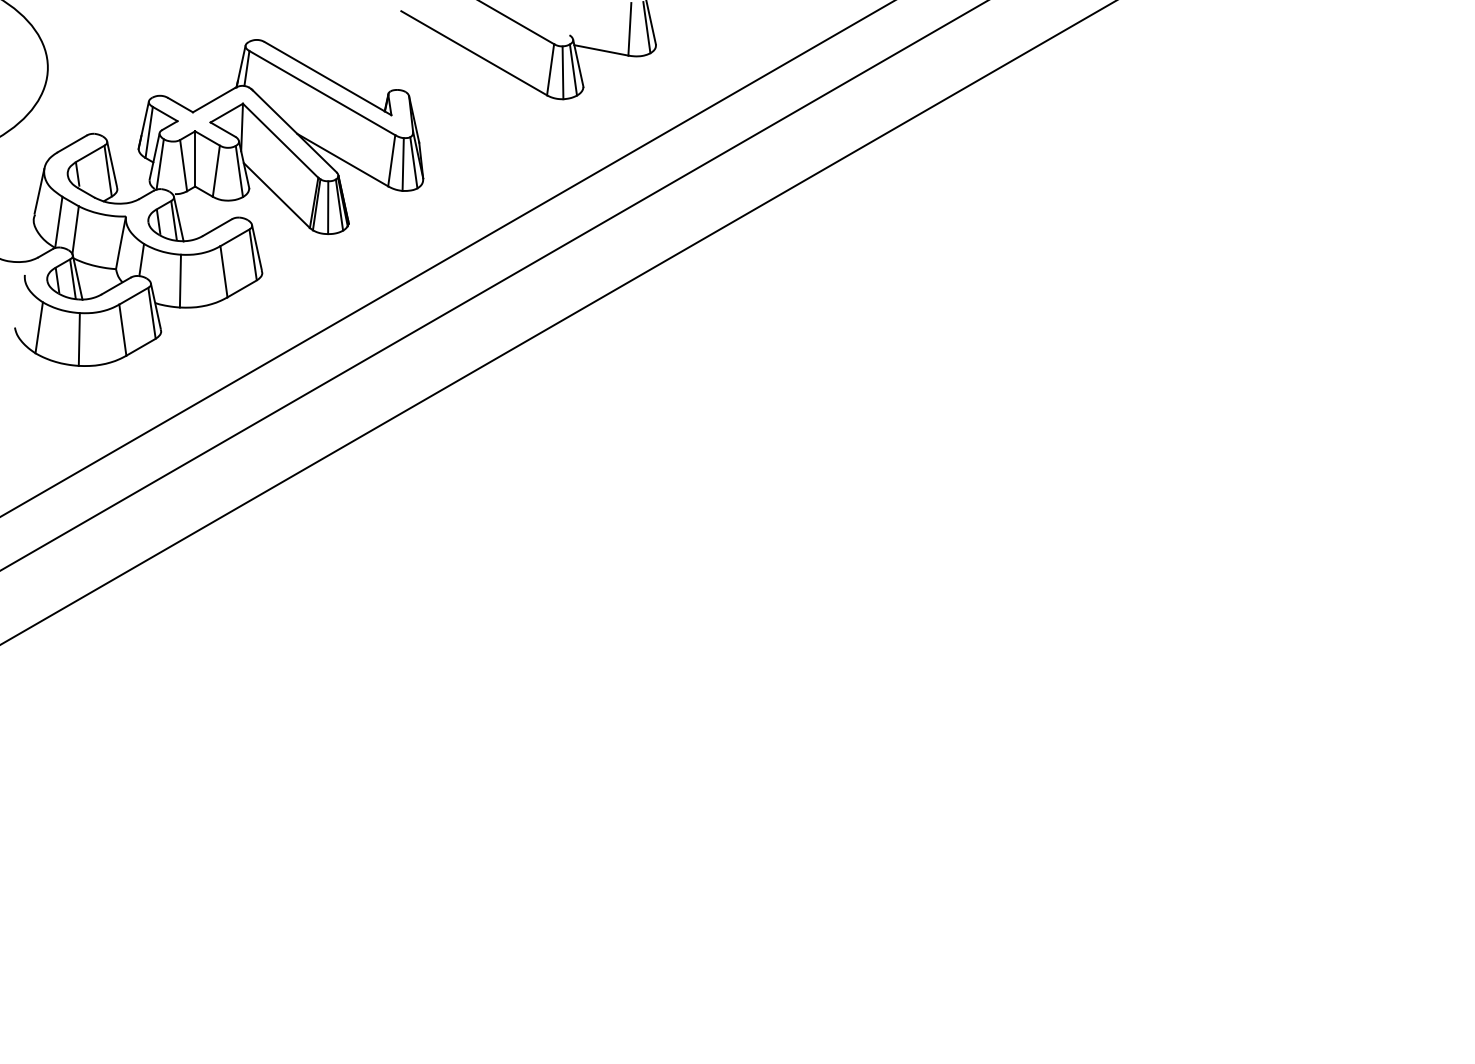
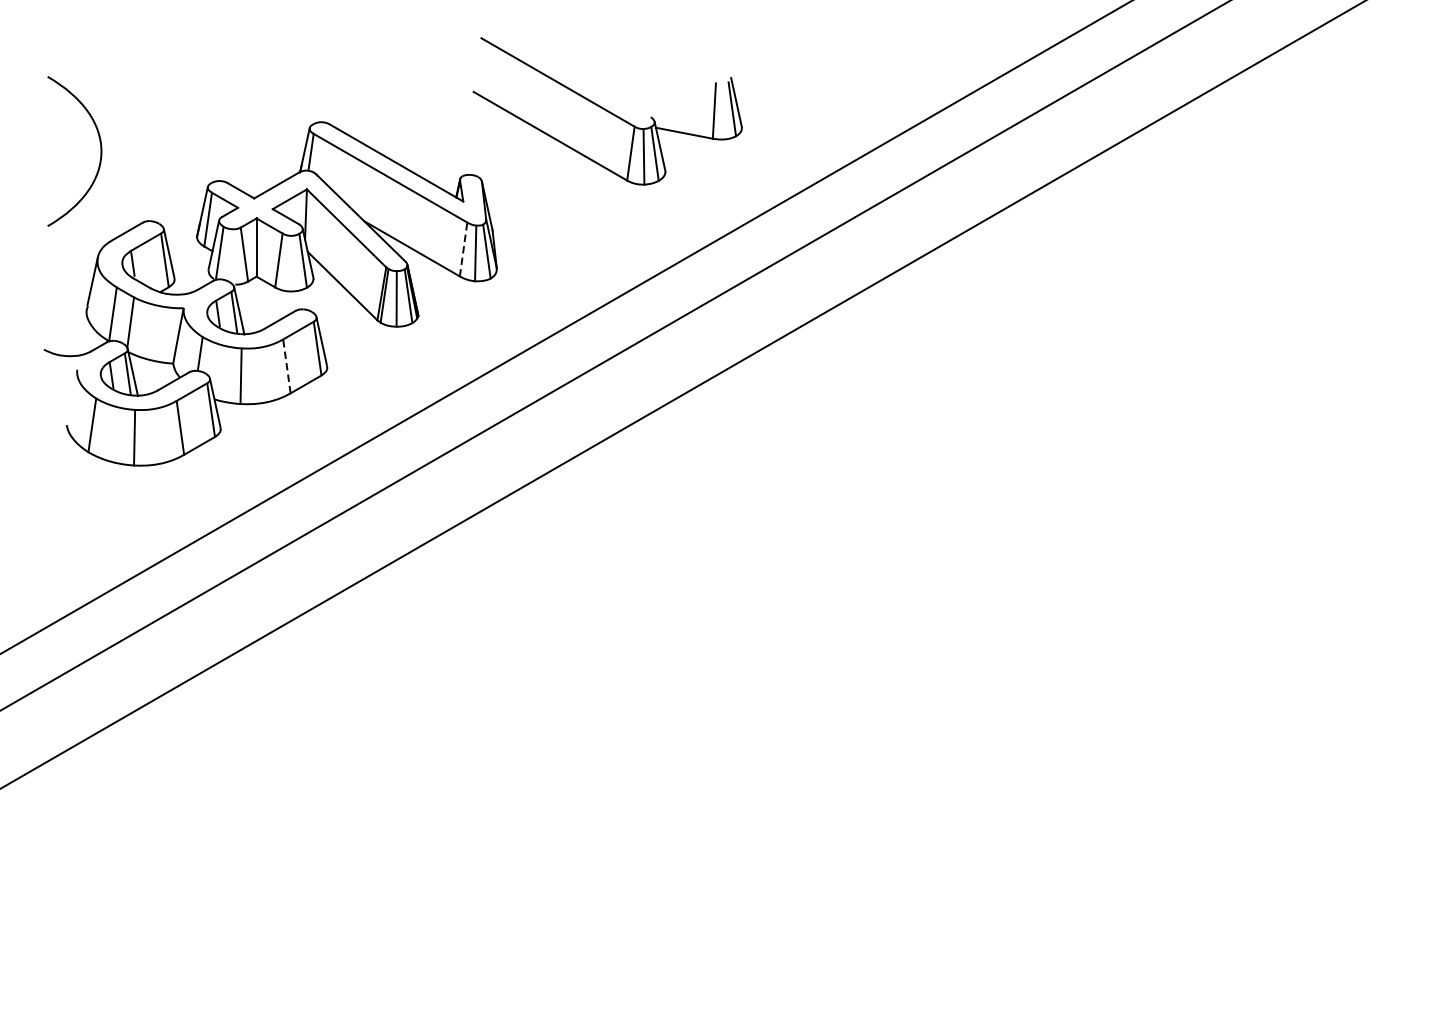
line: (391, 160) -> (463, 249), solid -> dashed
line: (223, 271) -> (286, 366), solid -> dashed

